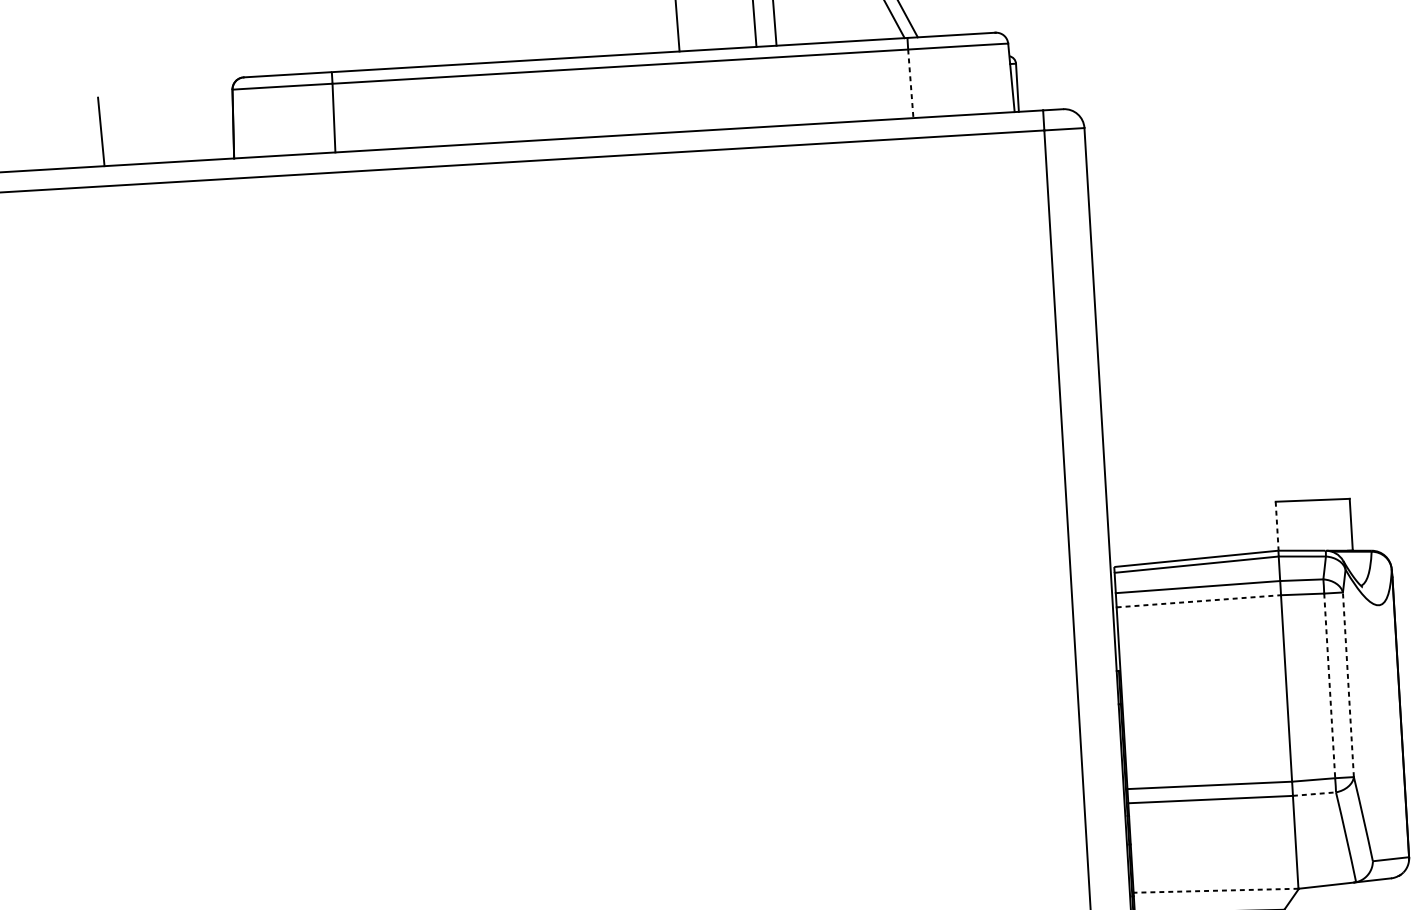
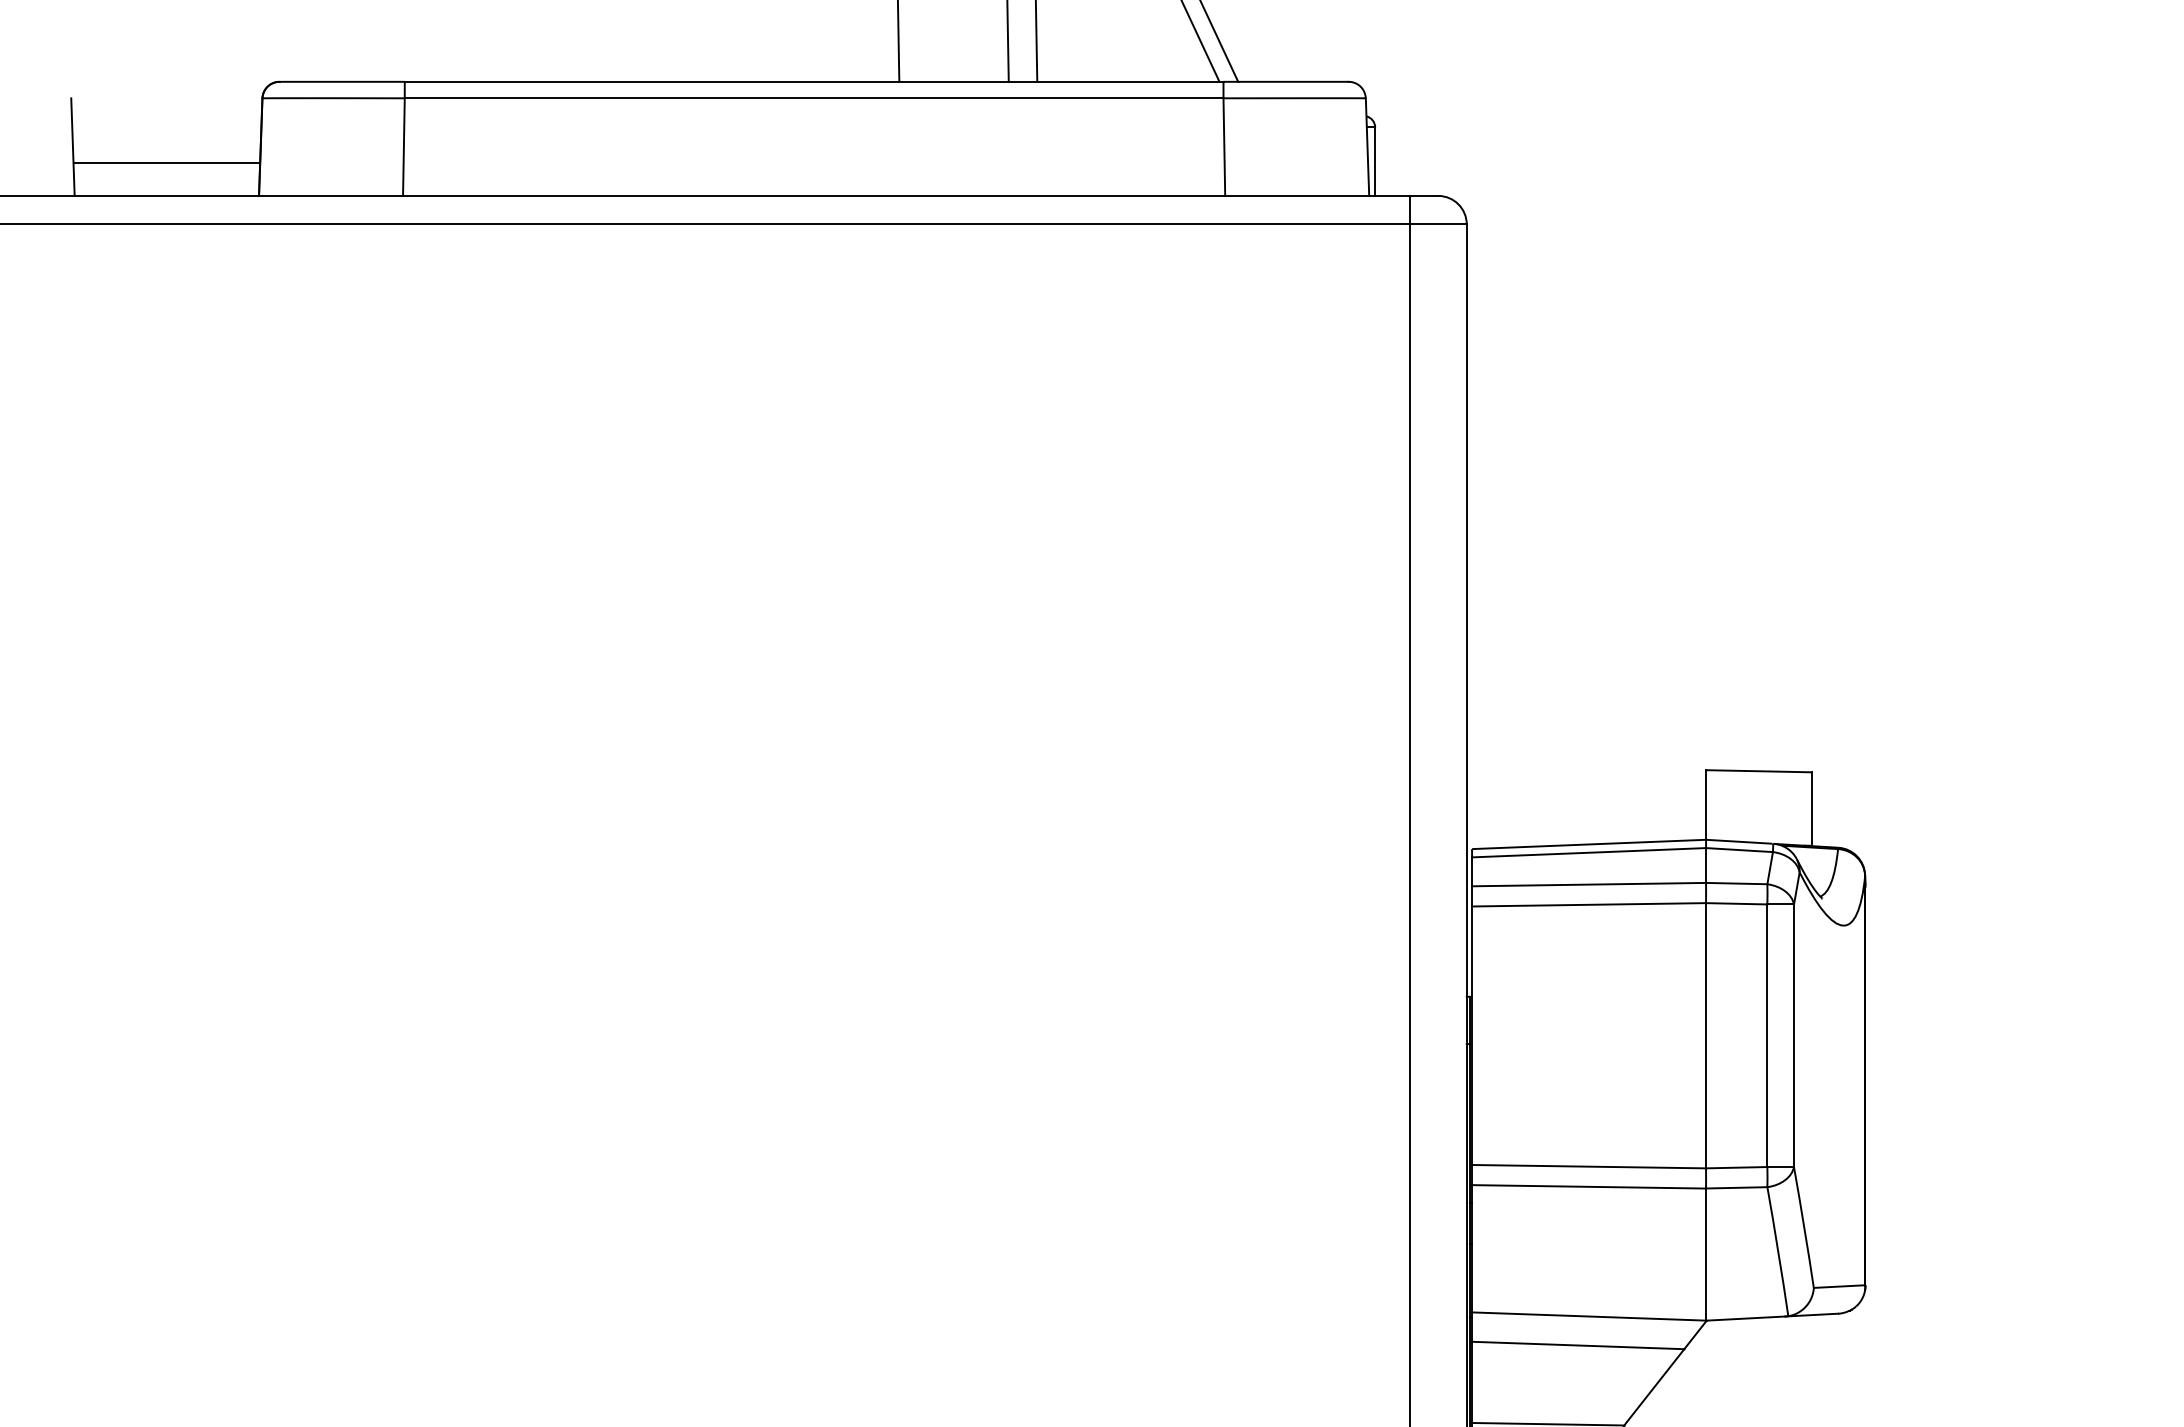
line: (910, 84) -> (1224, 147), dashed -> solid
line: (167, 139) -> (166, 163), added
line: (1277, 526) -> (1706, 805), dashed -> solid
line: (1199, 601) -> (1589, 904), dashed -> solid
line: (1348, 684) -> (1794, 1035), dashed -> solid
line: (1329, 686) -> (1767, 1036), dashed -> solid
line: (1314, 793) -> (1736, 1187), dashed -> solid
line: (1215, 890) -> (1588, 1316), dashed -> solid

